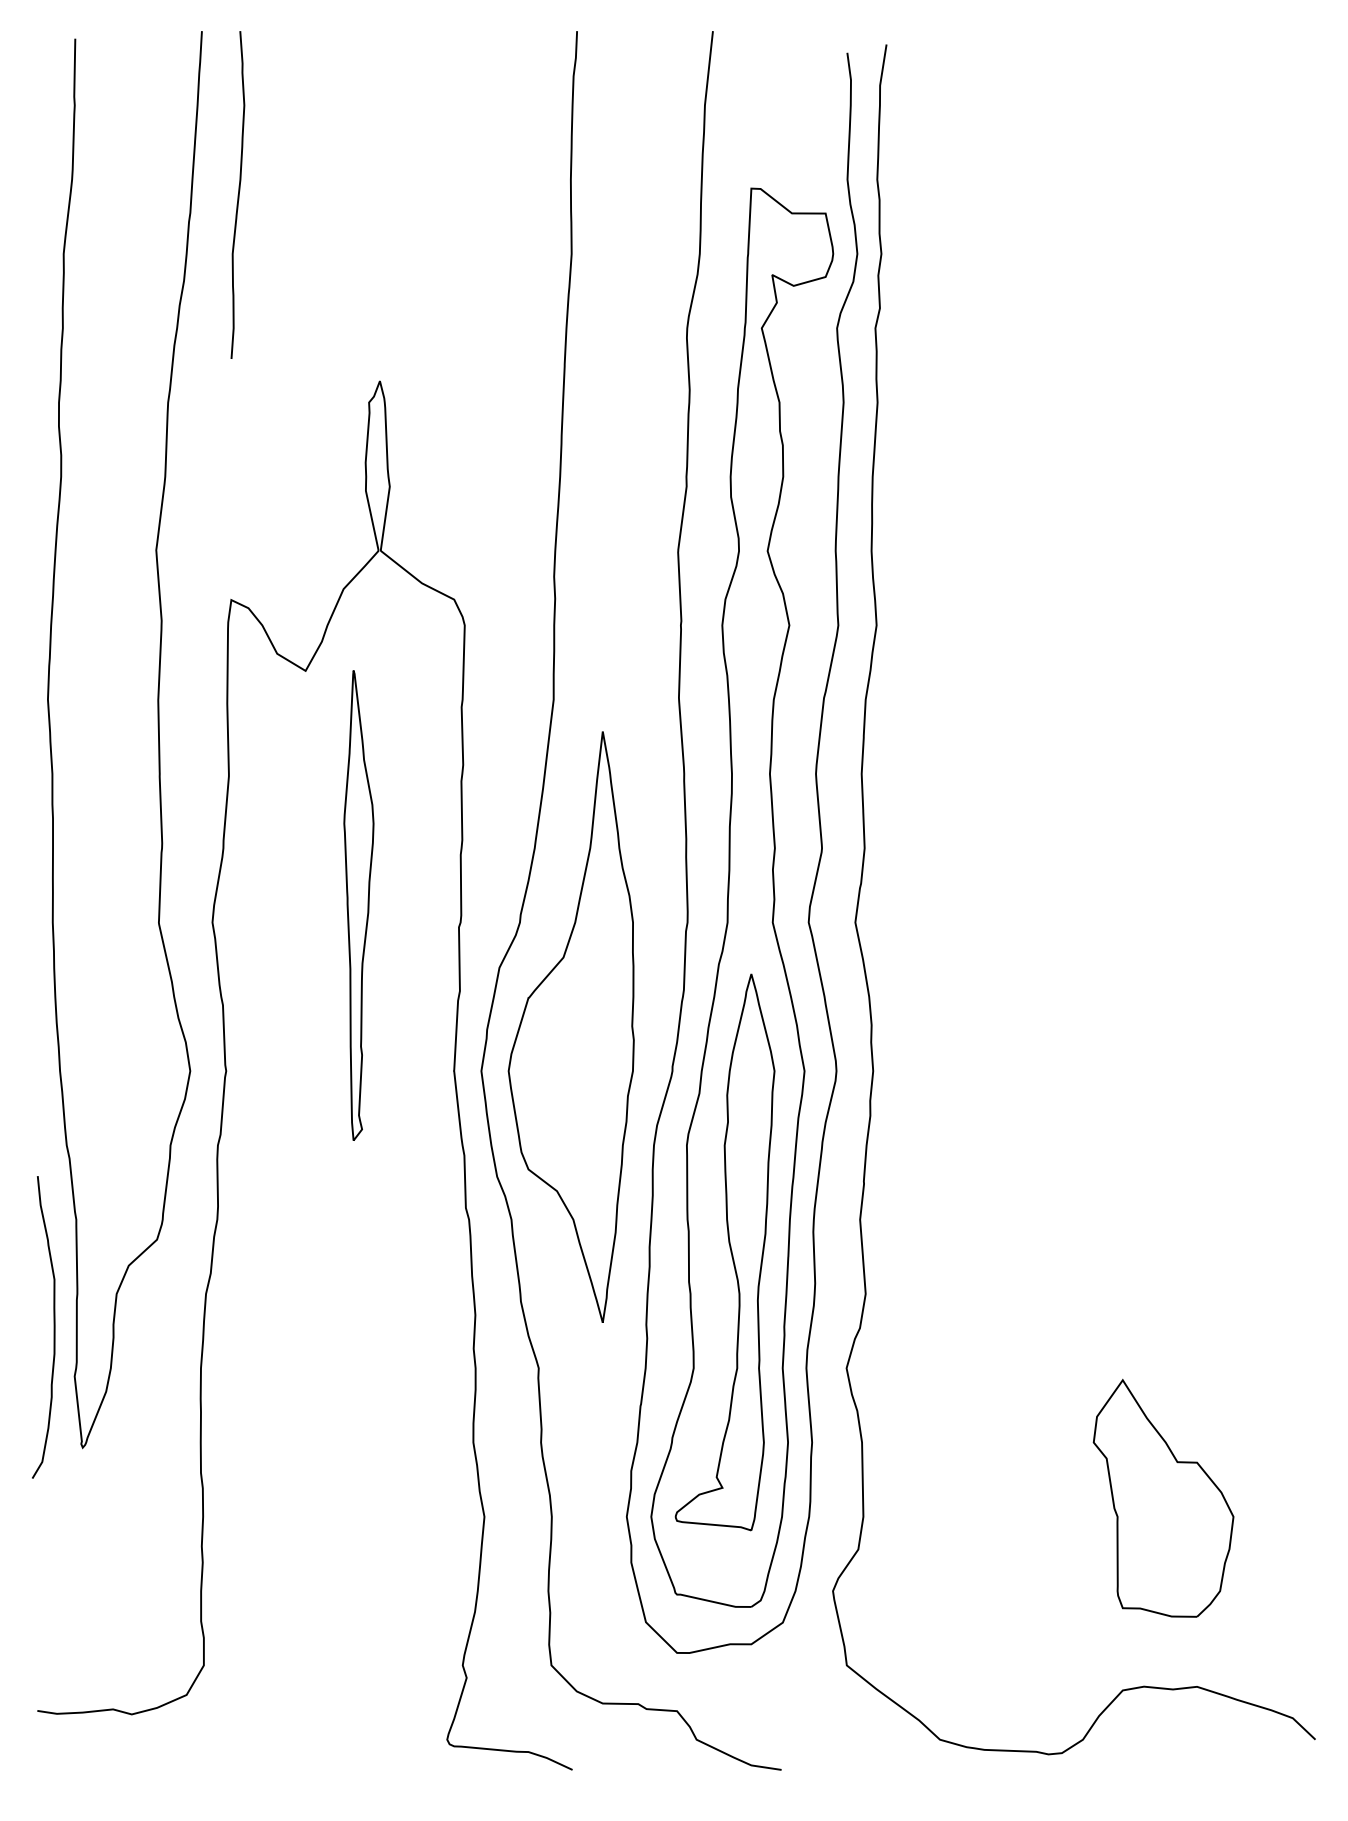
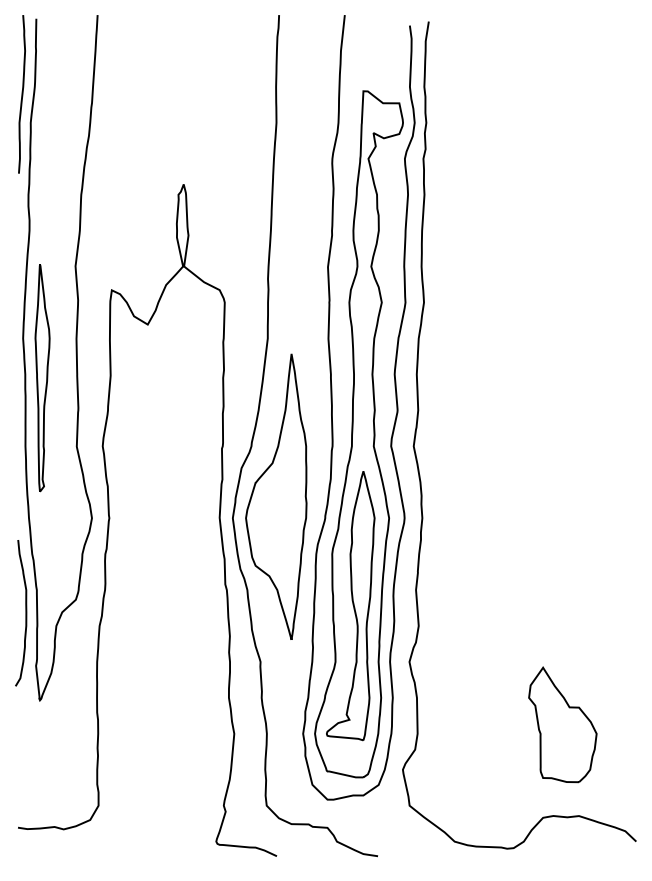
curve: (236, 195) -> (21, 94), moved
part: (358, 906) -> (42, 378), moved
curve: (52, 1328) -> (25, 613), moved

